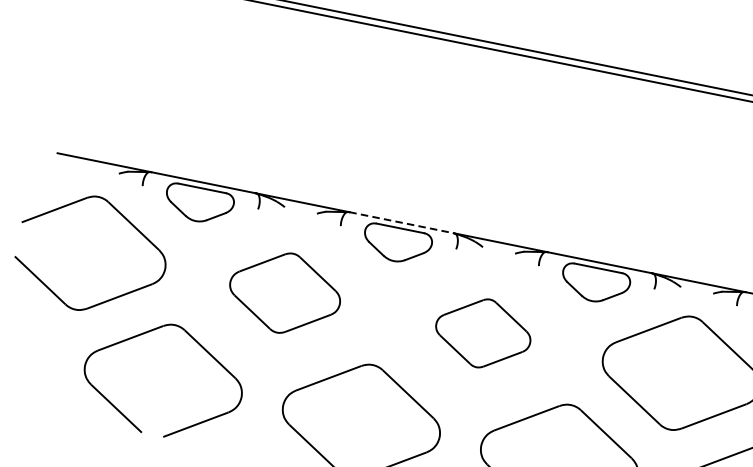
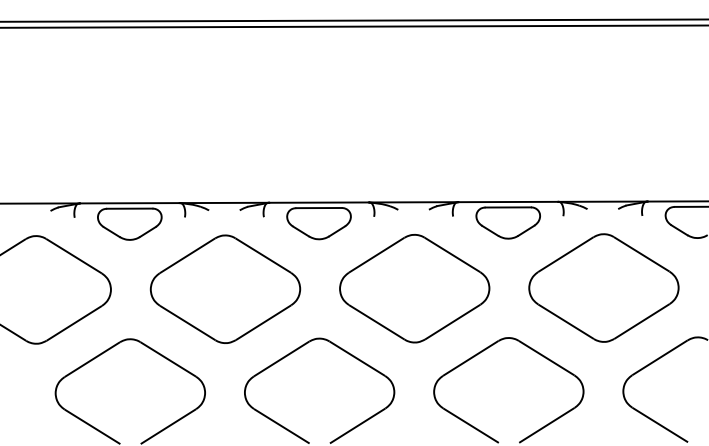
line: (402, 222) -> (319, 202), dashed -> solid
part: (285, 292) -> (225, 288), size x1.43
part: (483, 333) -> (414, 288), size x1.67

